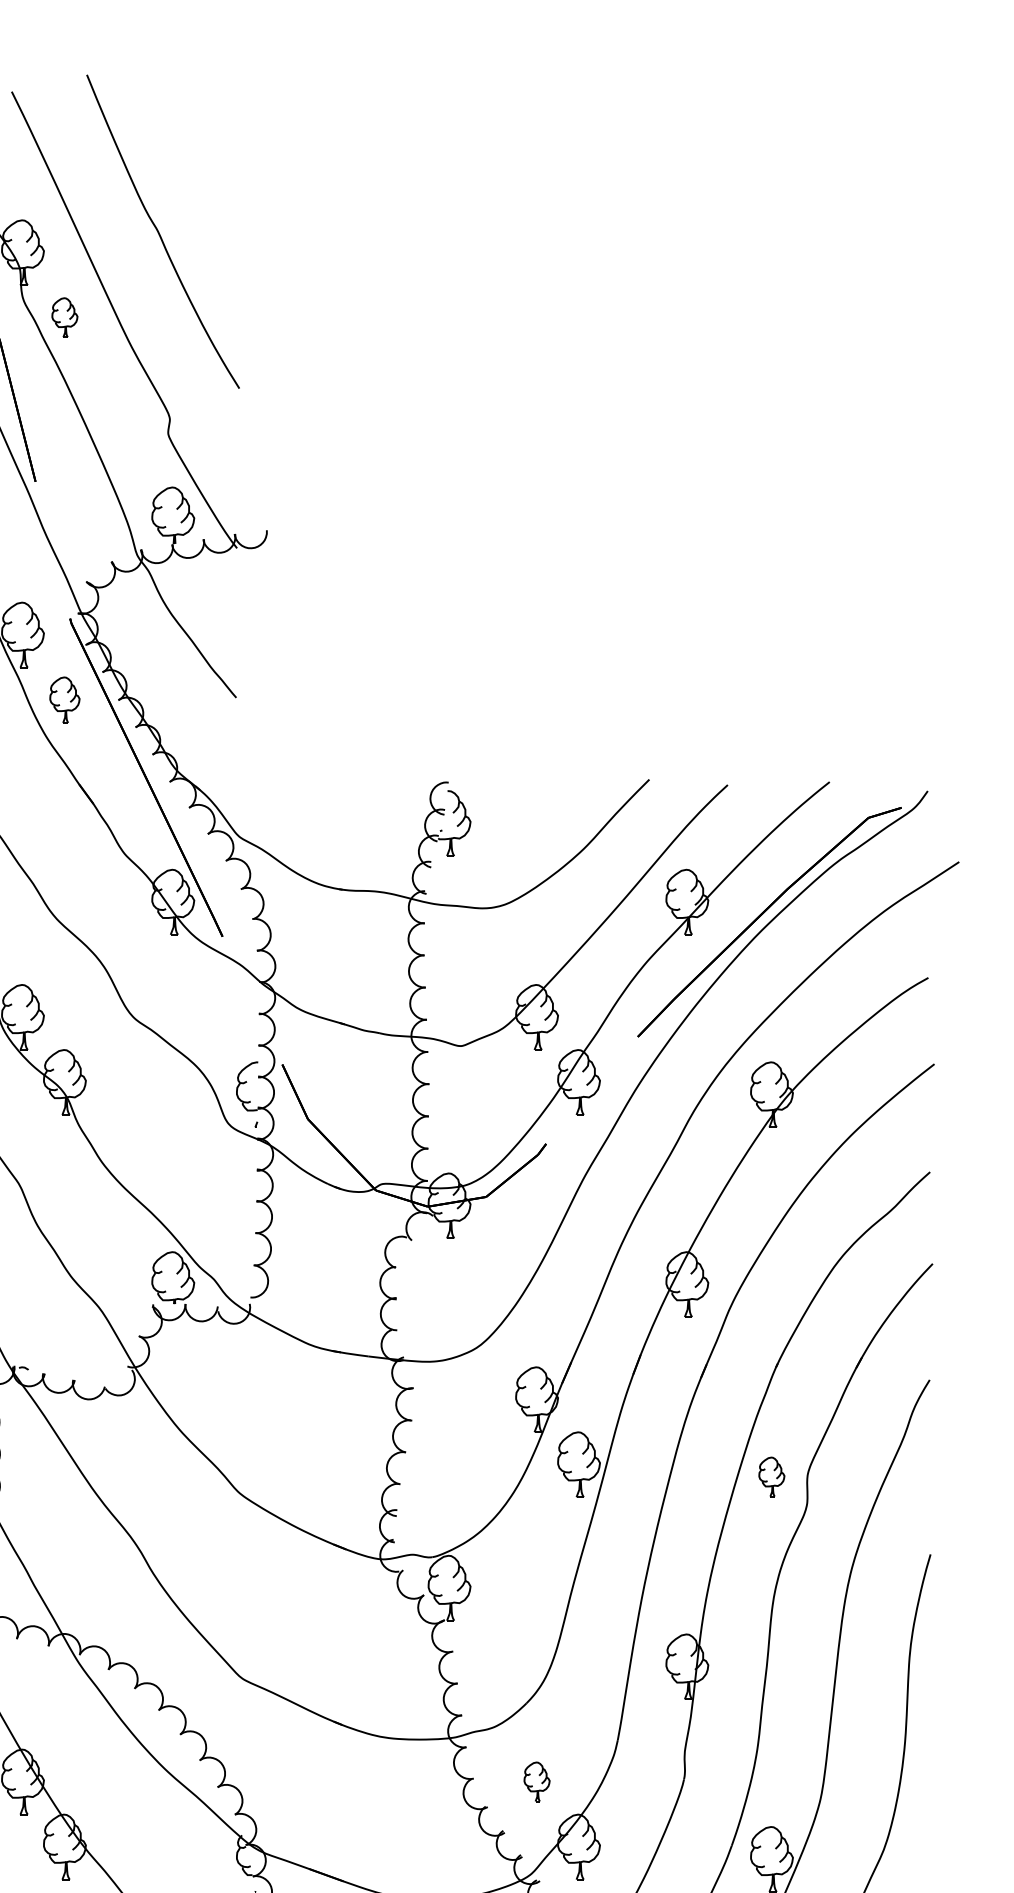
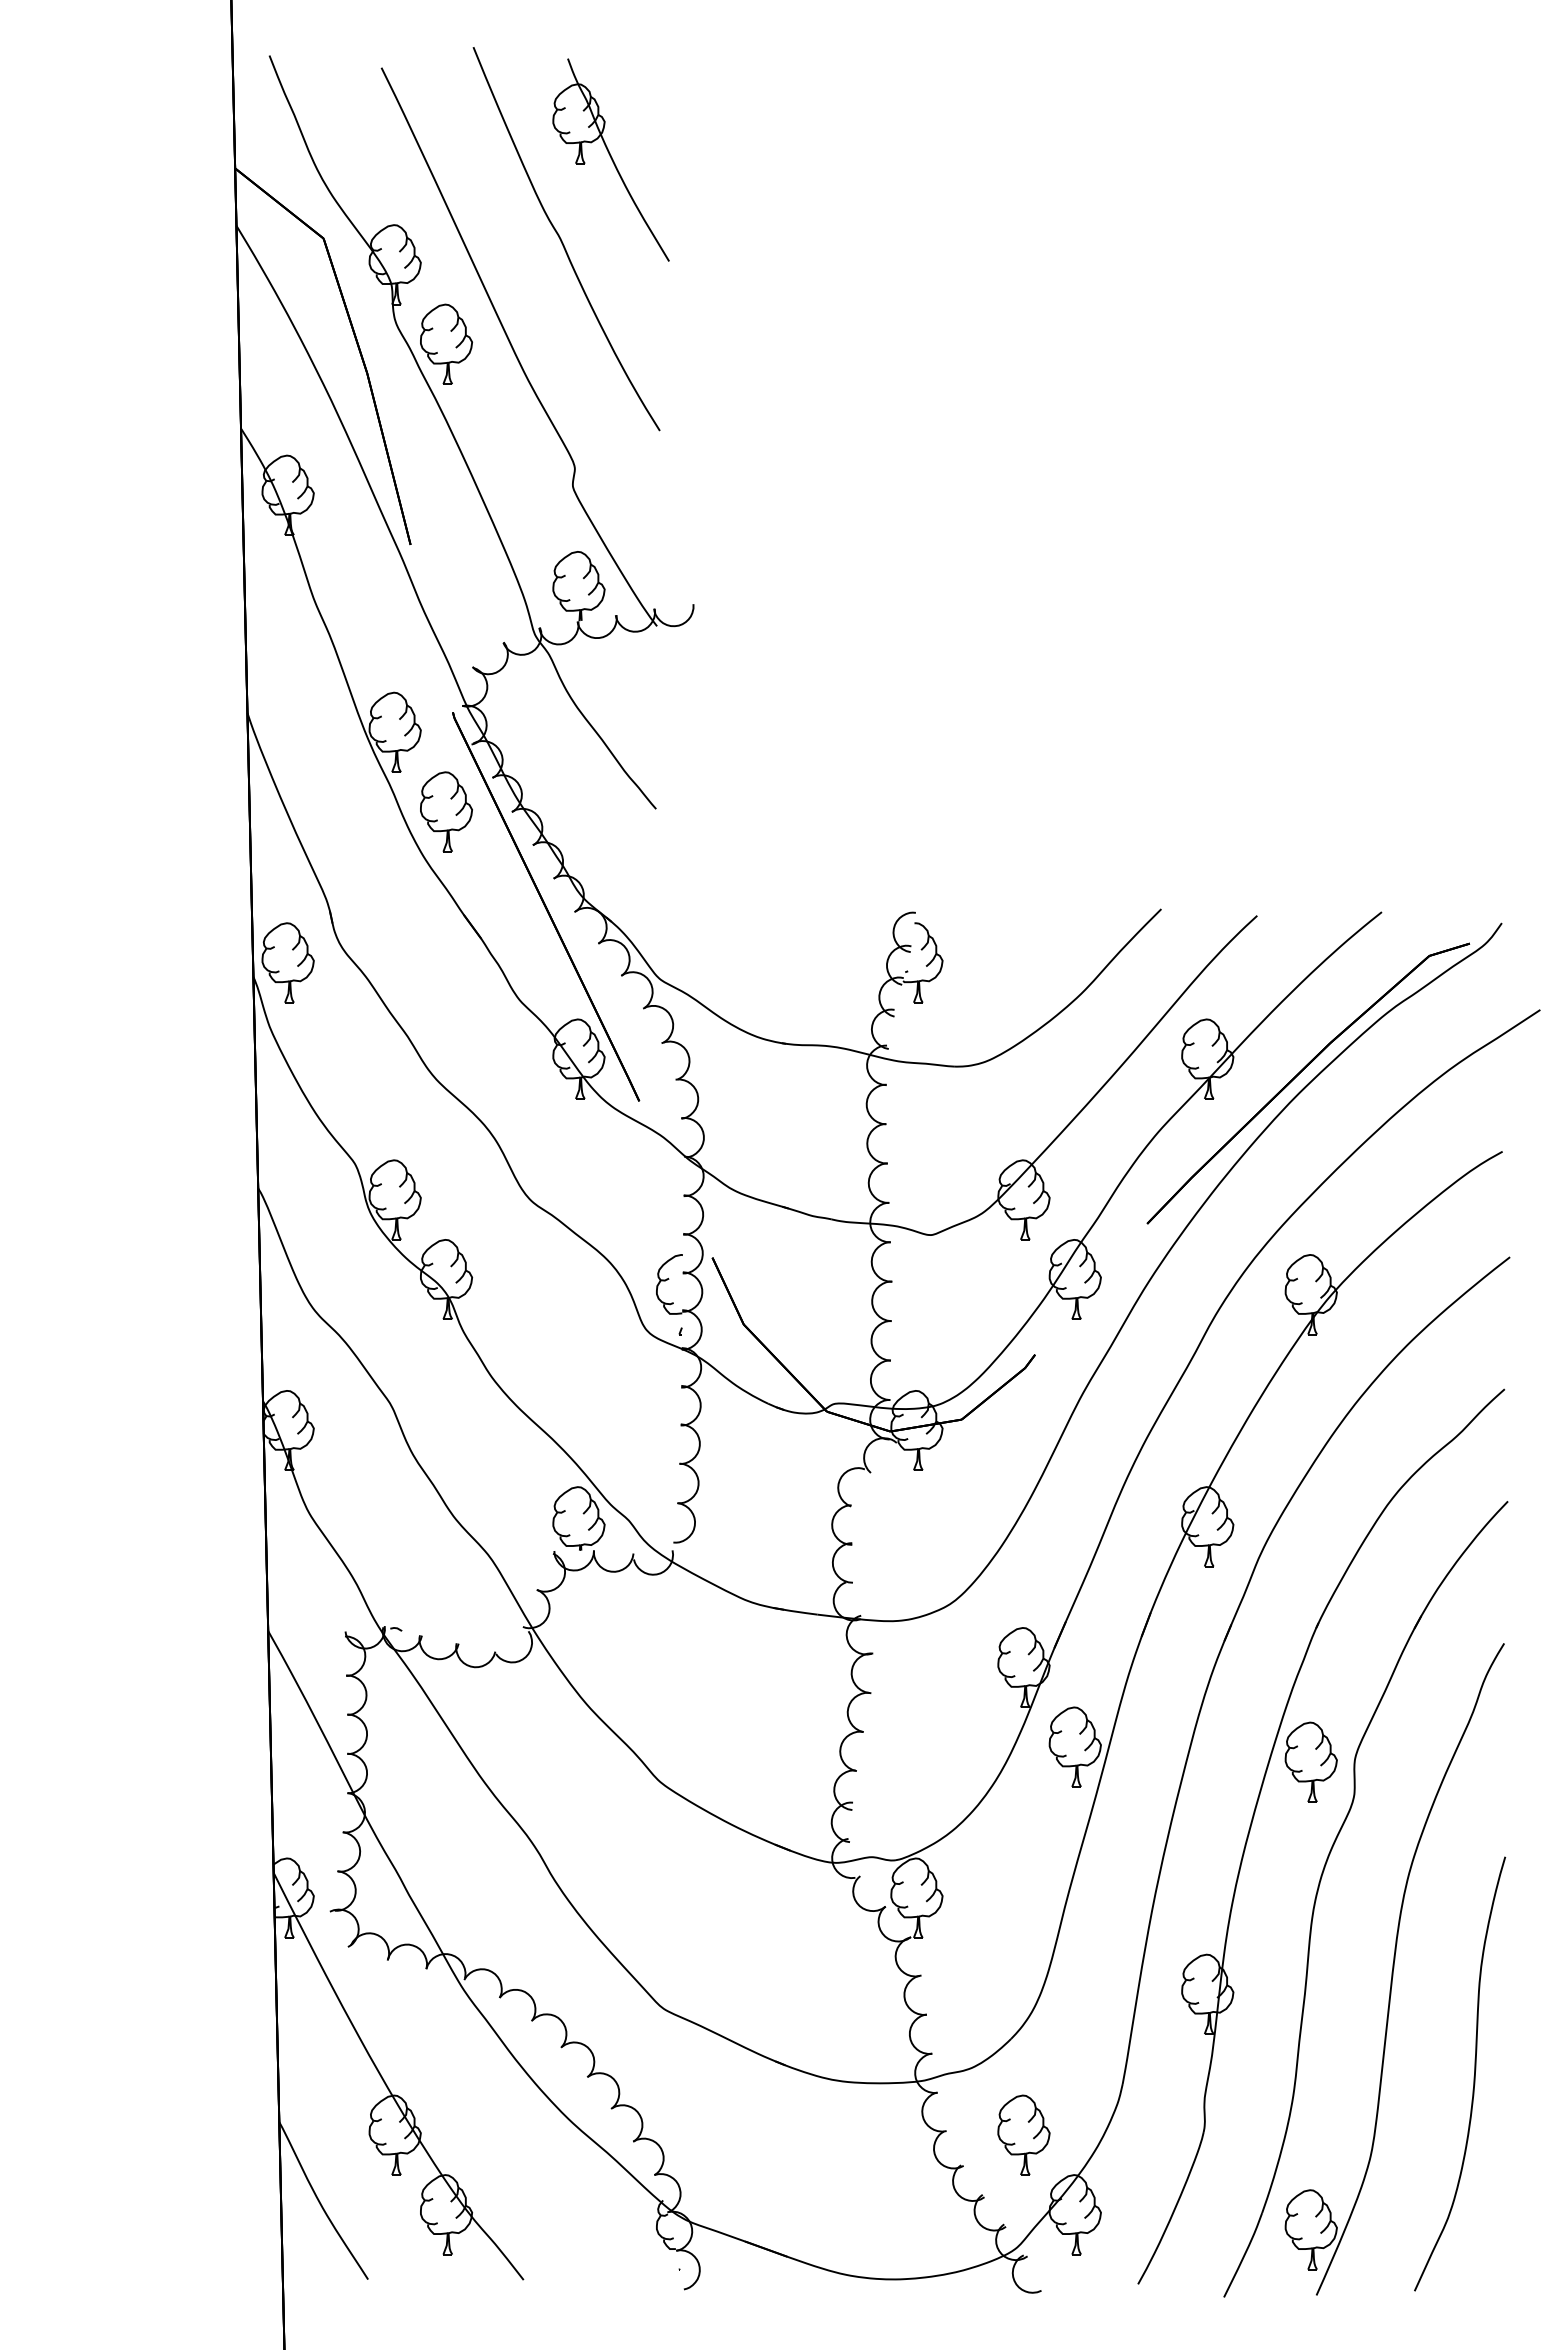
part: (199, 166) -> (610, 159), added
part: (64, 317) -> (446, 343), size x1.67
part: (64, 699) -> (446, 811), size x1.43
part: (771, 1476) -> (1310, 1761), size x1.67
part: (536, 1781) -> (1023, 2134), size x1.67

